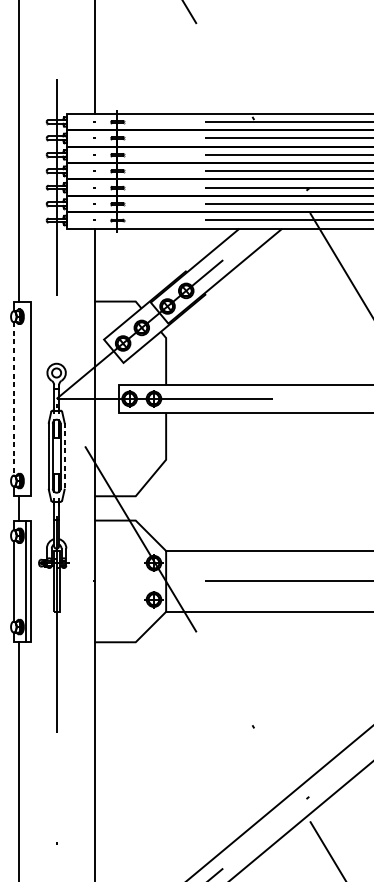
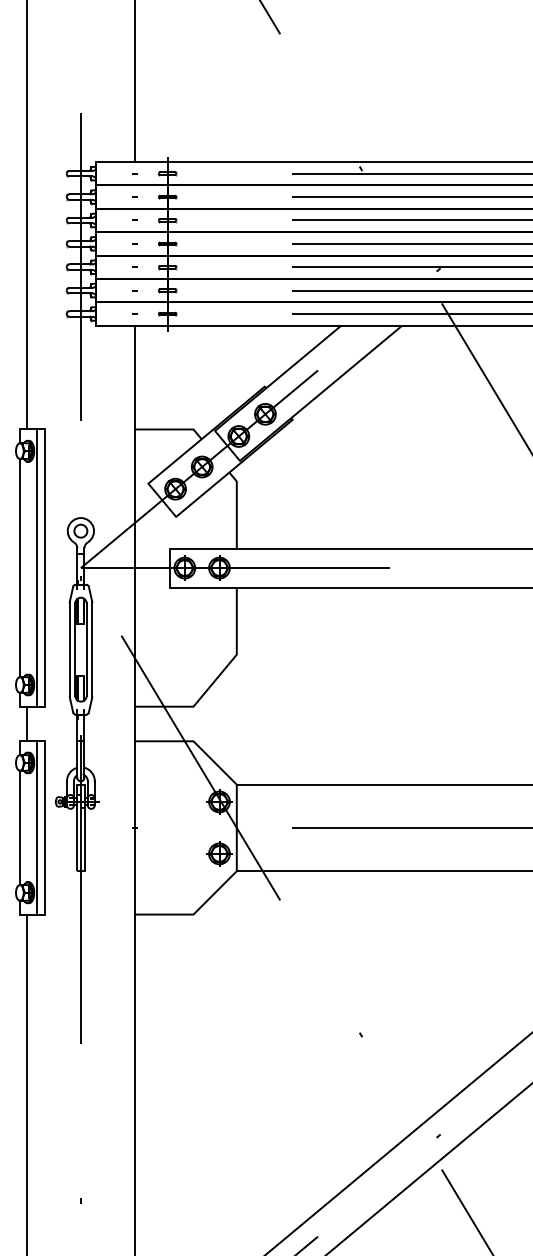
line: (26, 398) -> (37, 567), added
line: (14, 399) -> (20, 568), dashed -> solid
line: (64, 456) -> (92, 649), dashed -> solid

